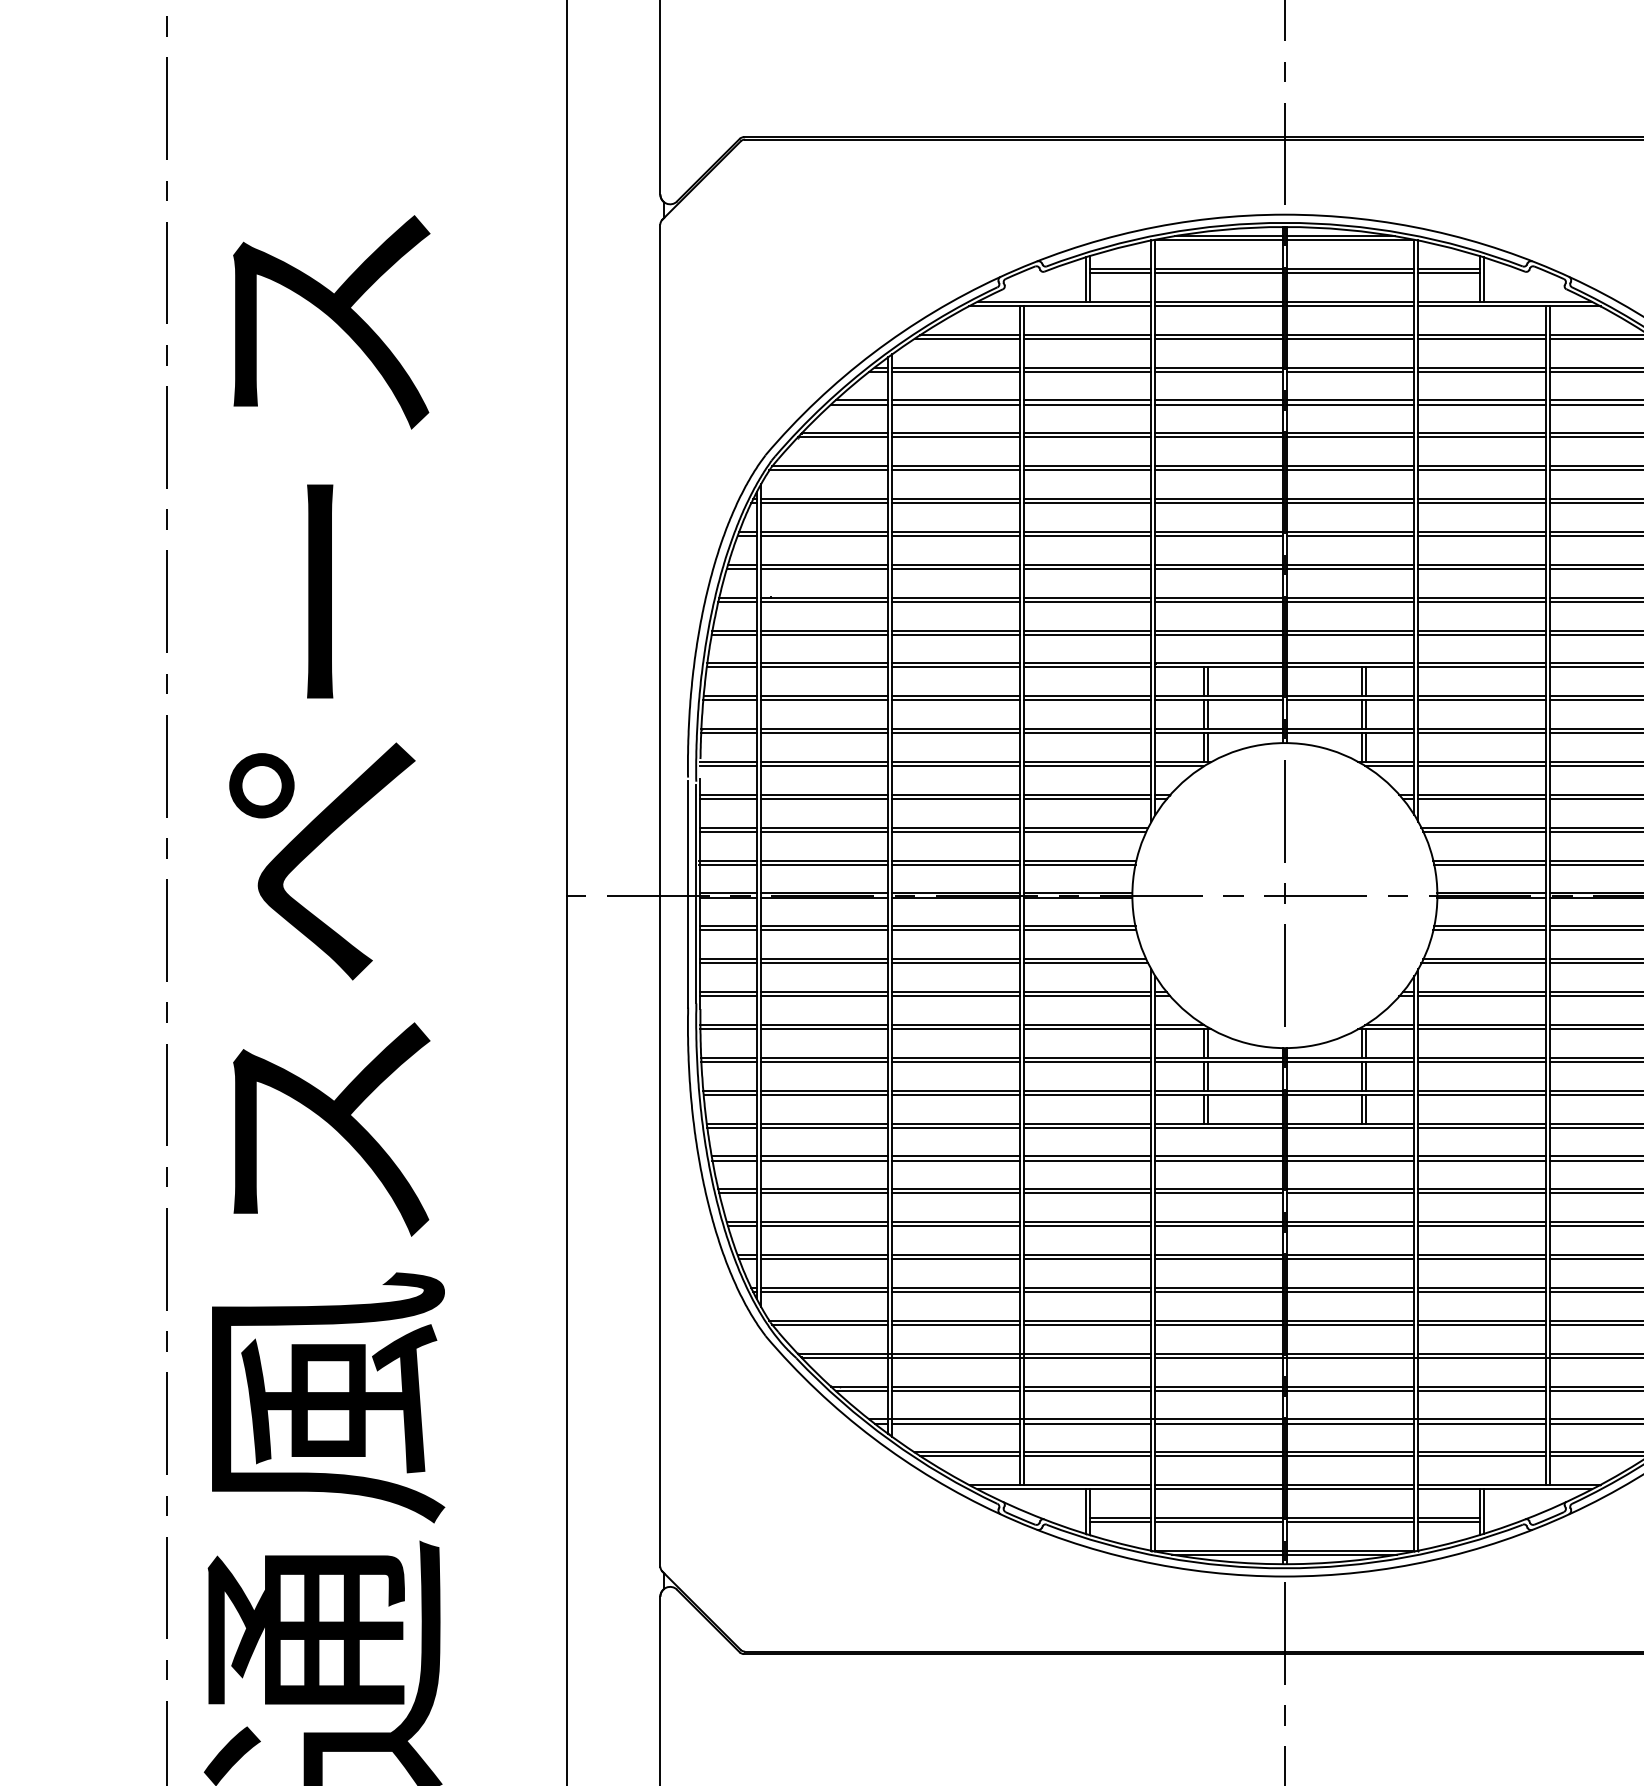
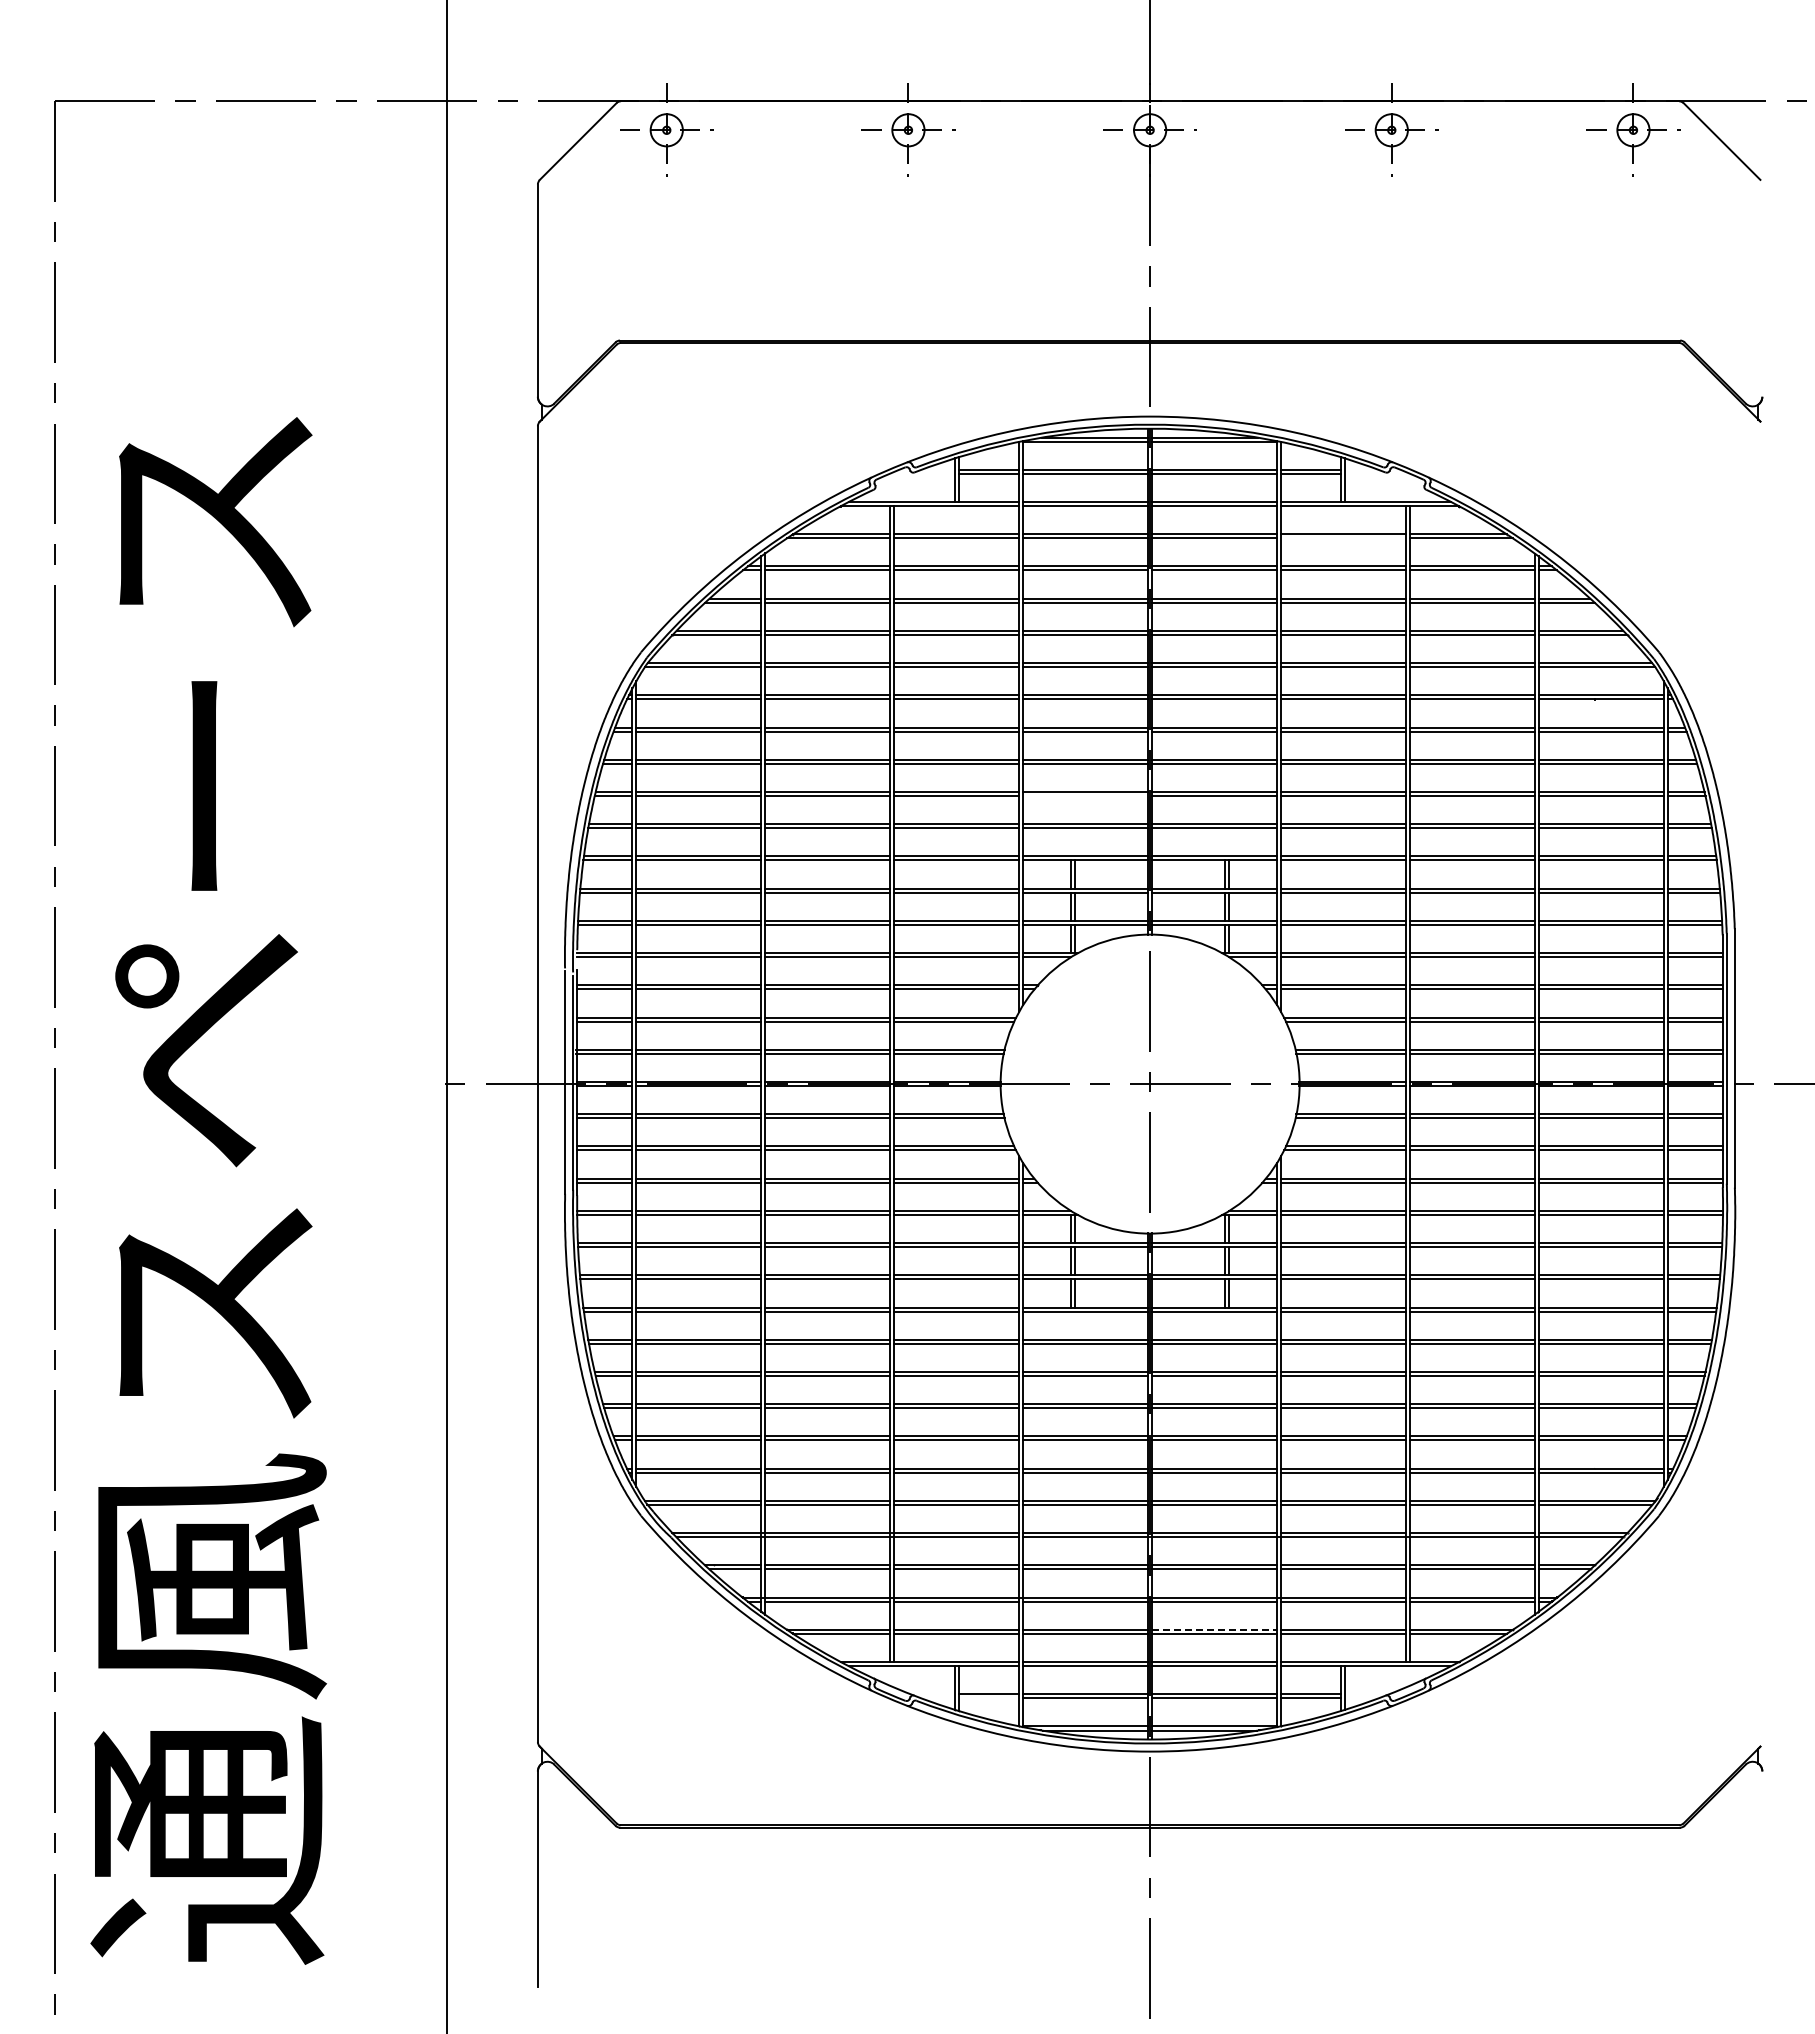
line: (1481, 339) -> (1342, 538), removed
line: (1218, 602) -> (1085, 796), removed
line: (1350, 1451) -> (1214, 1629), solid -> dashed
line: (1120, 1522) -> (988, 1698), removed

